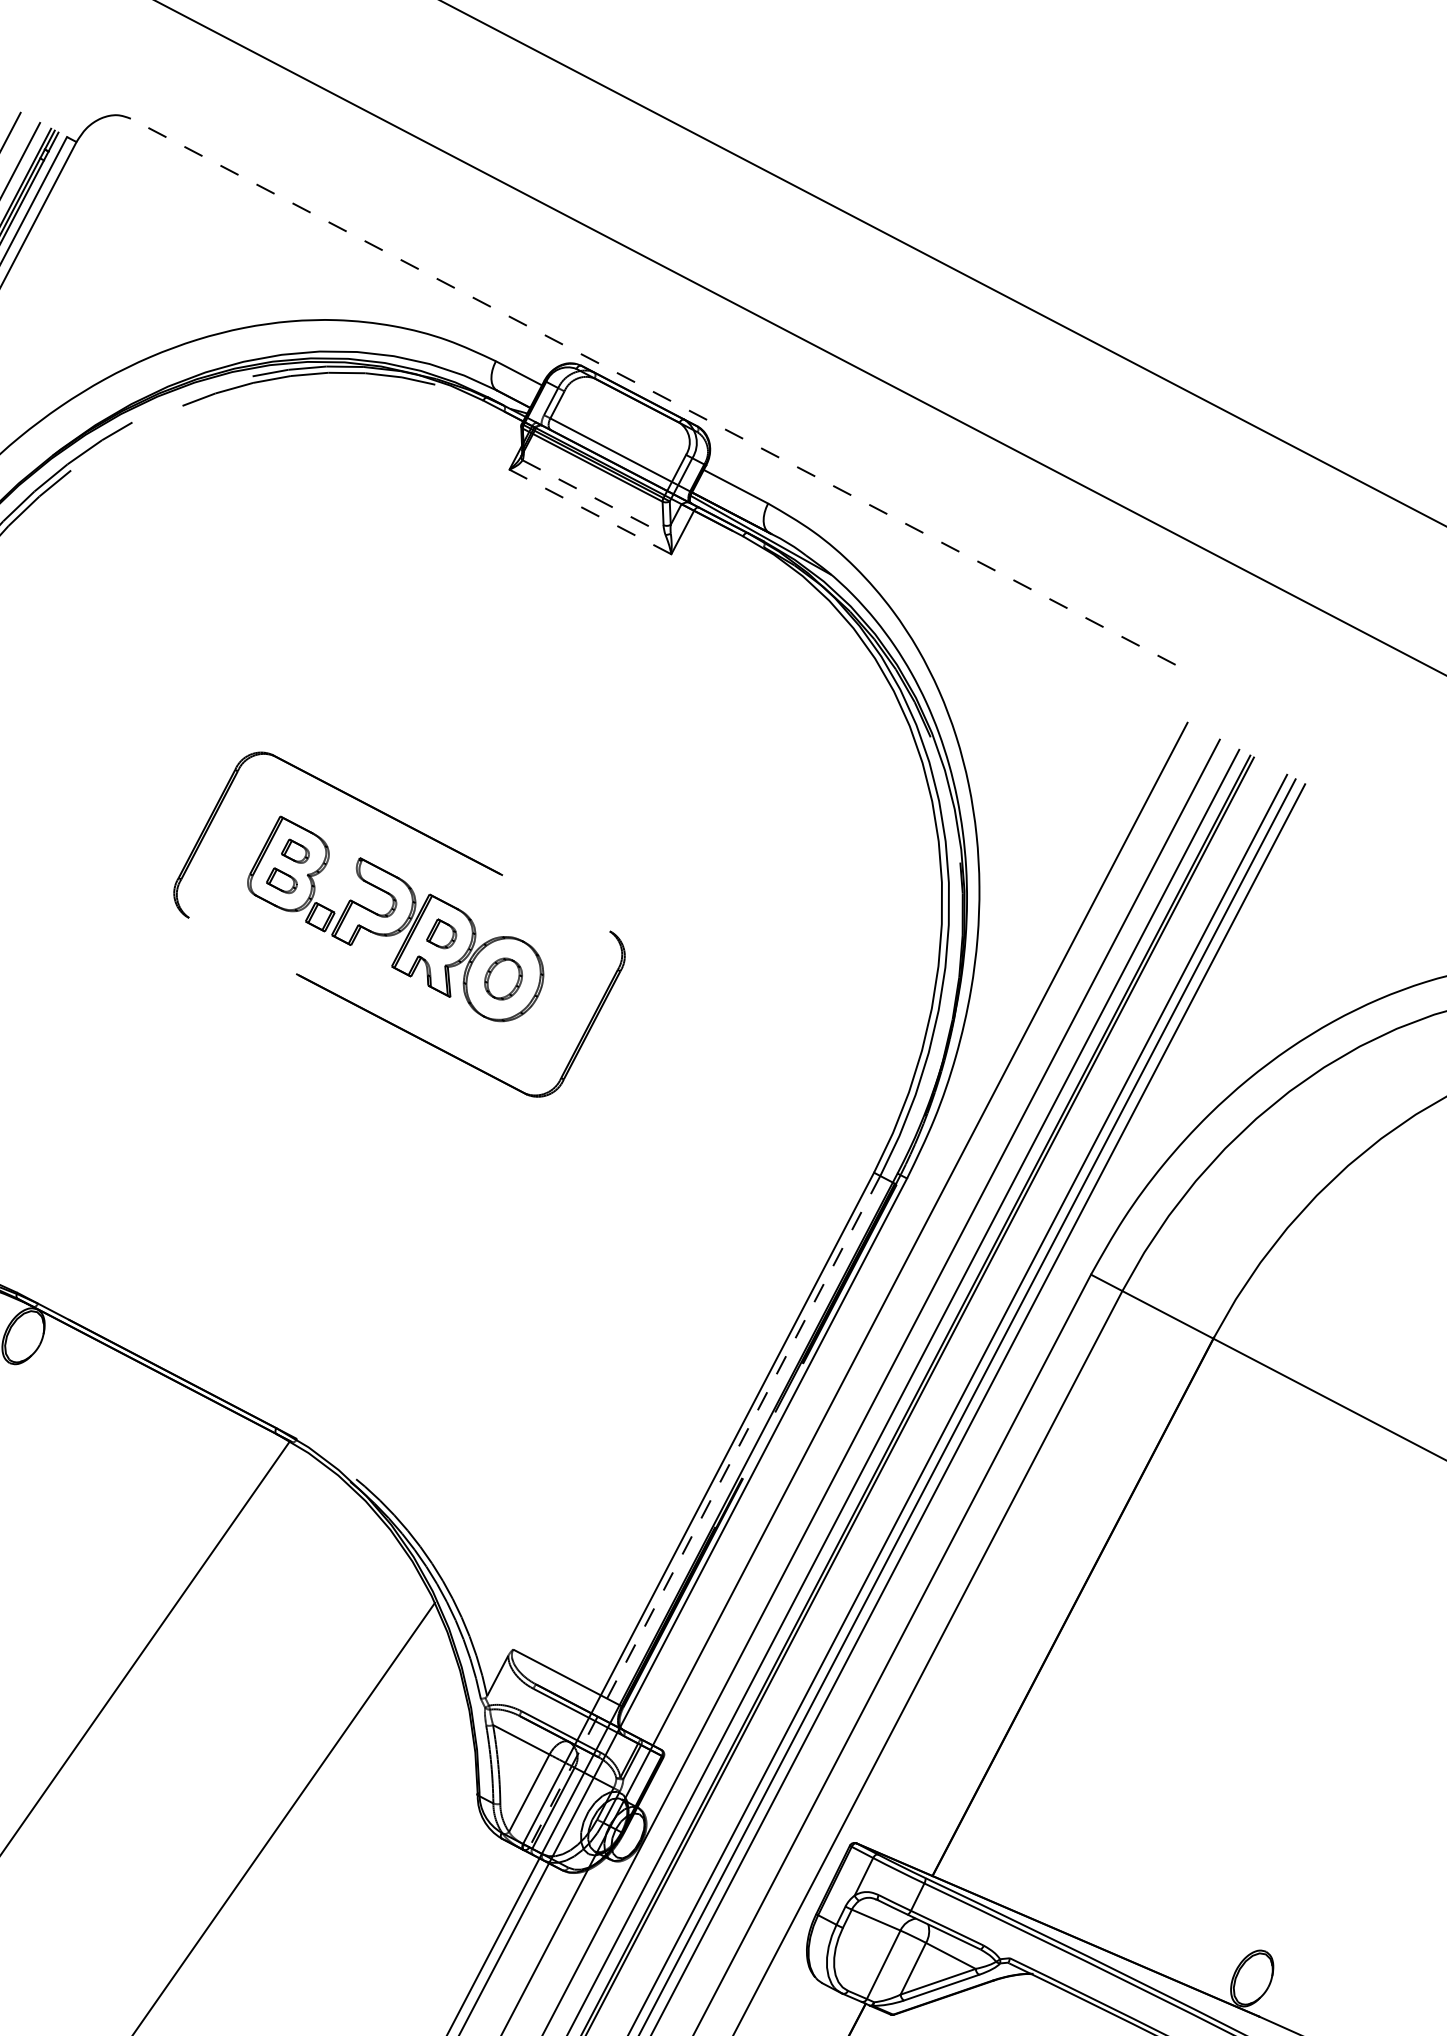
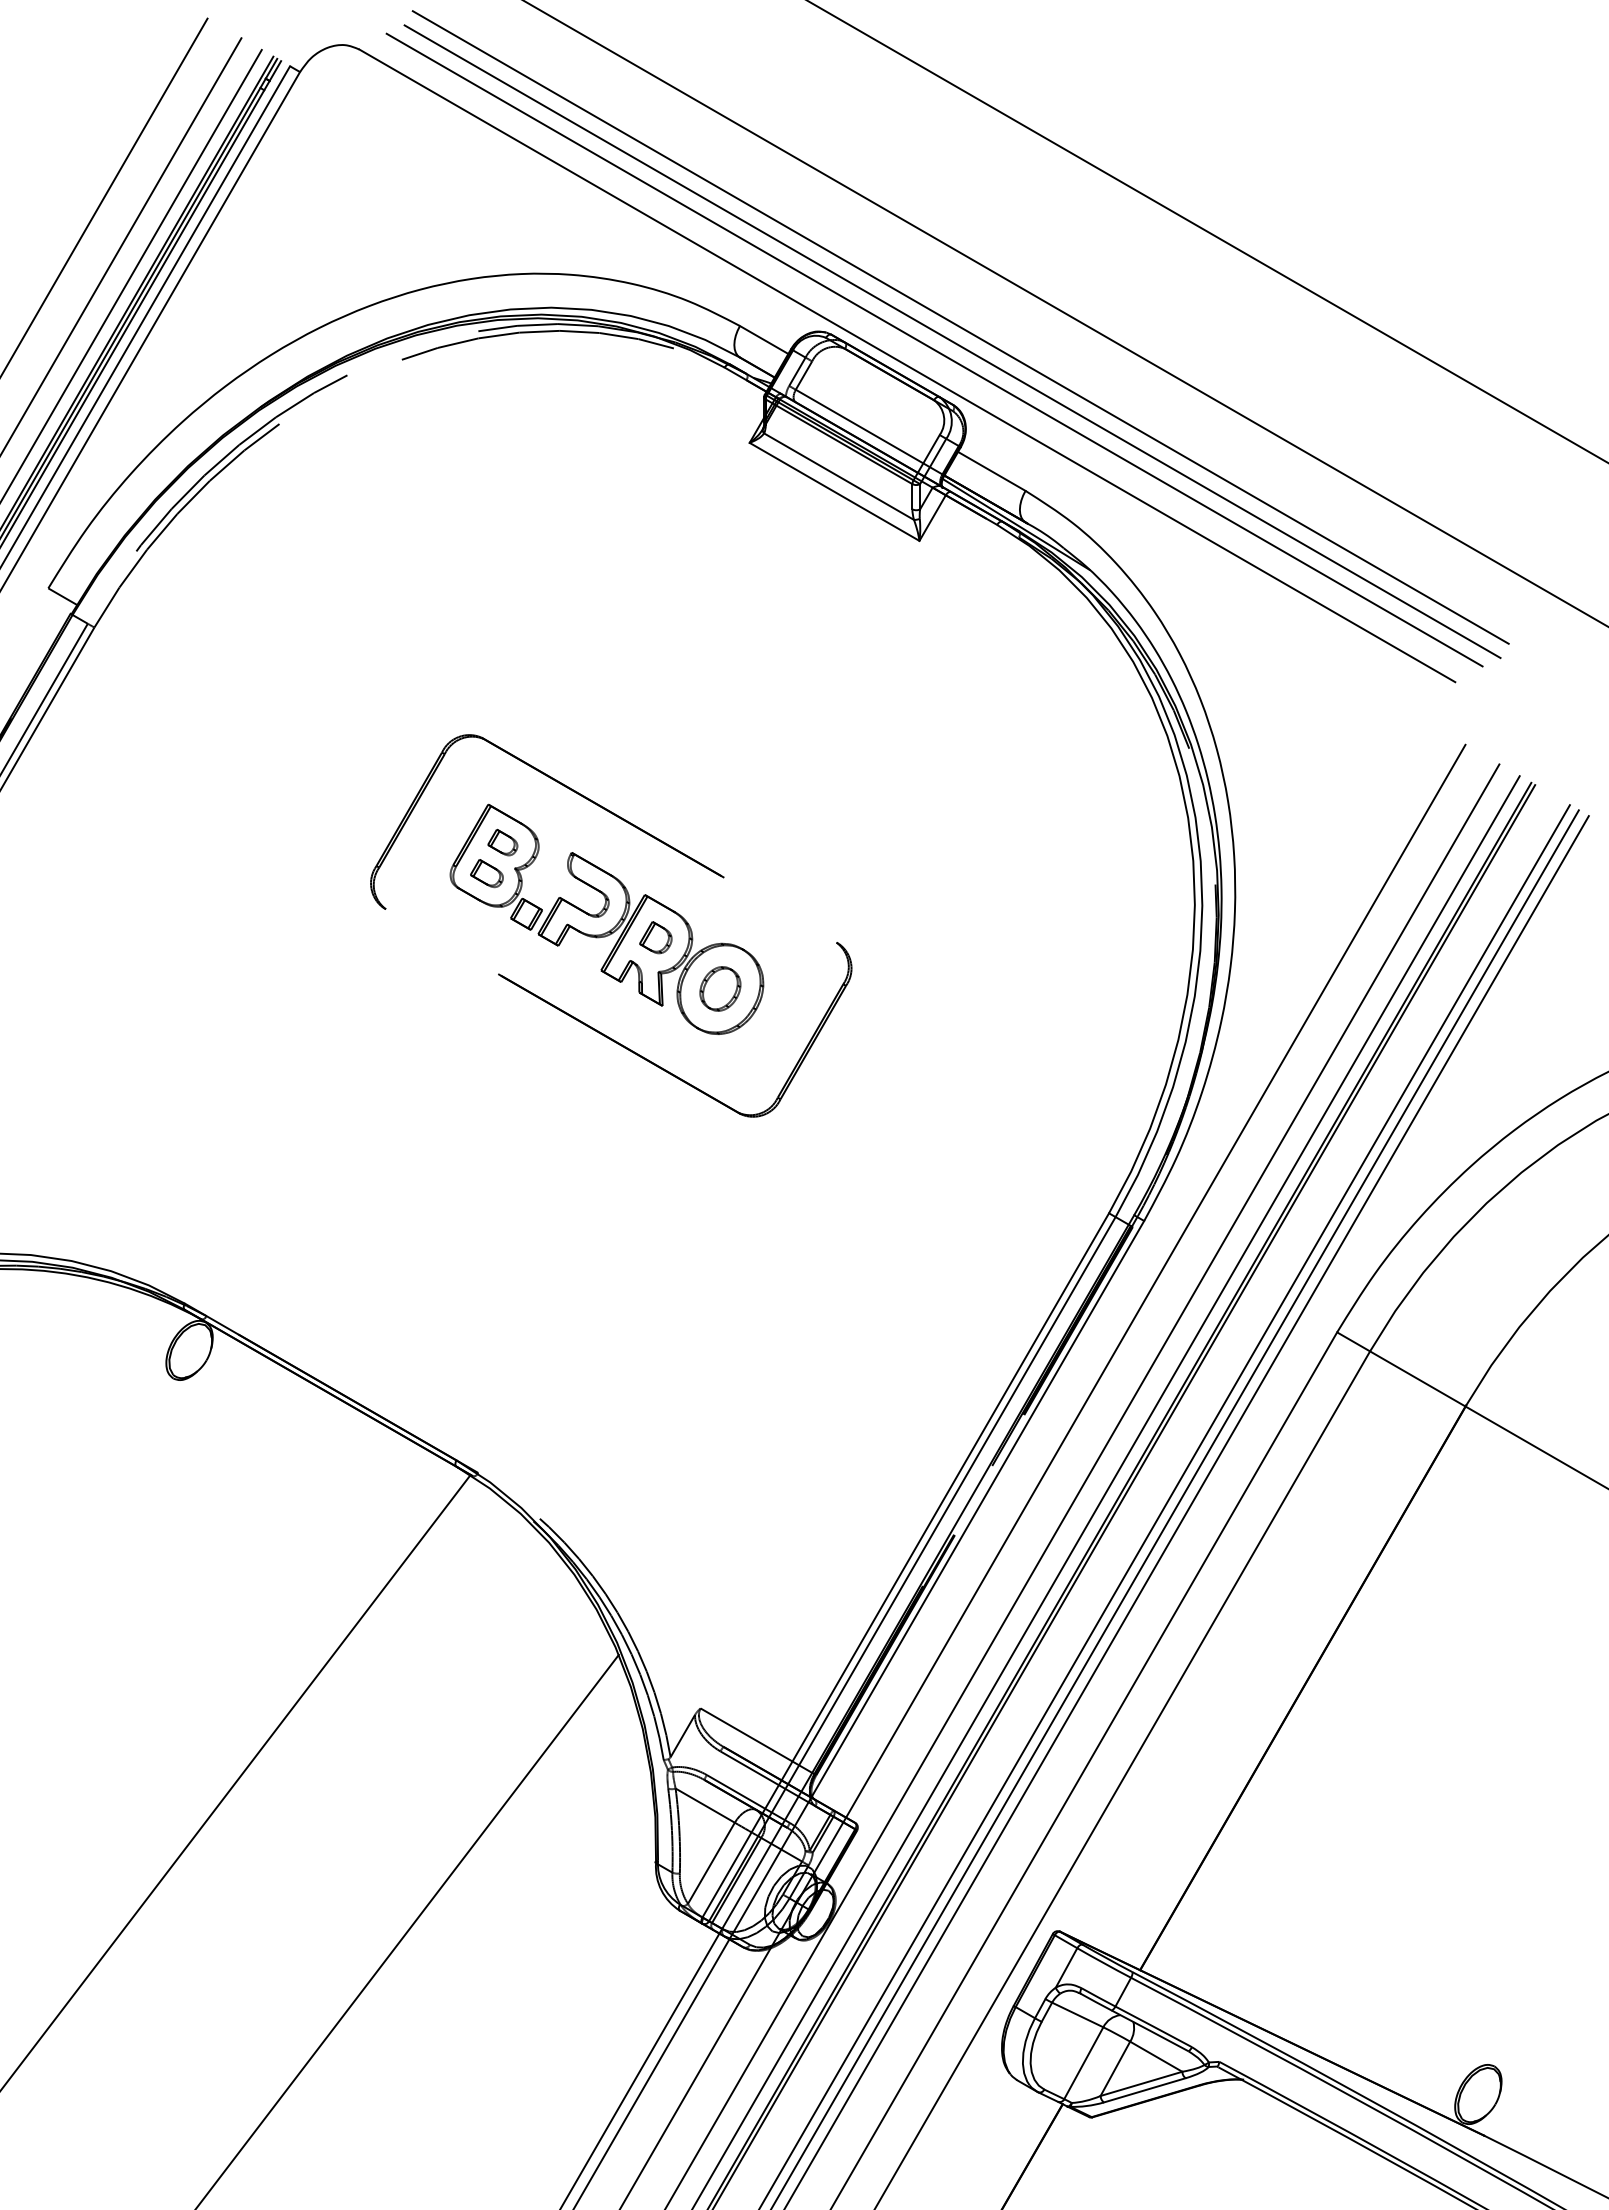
line: (701, 354) -> (960, 327), added
line: (694, 367) -> (952, 341), added
line: (677, 375) -> (934, 349), added
line: (653, 391) -> (907, 365), dashed -> solid
line: (594, 497) -> (839, 476), dashed -> solid
line: (590, 511) -> (834, 491), dashed -> solid
line: (705, 1511) -> (912, 1569), dashed -> solid

